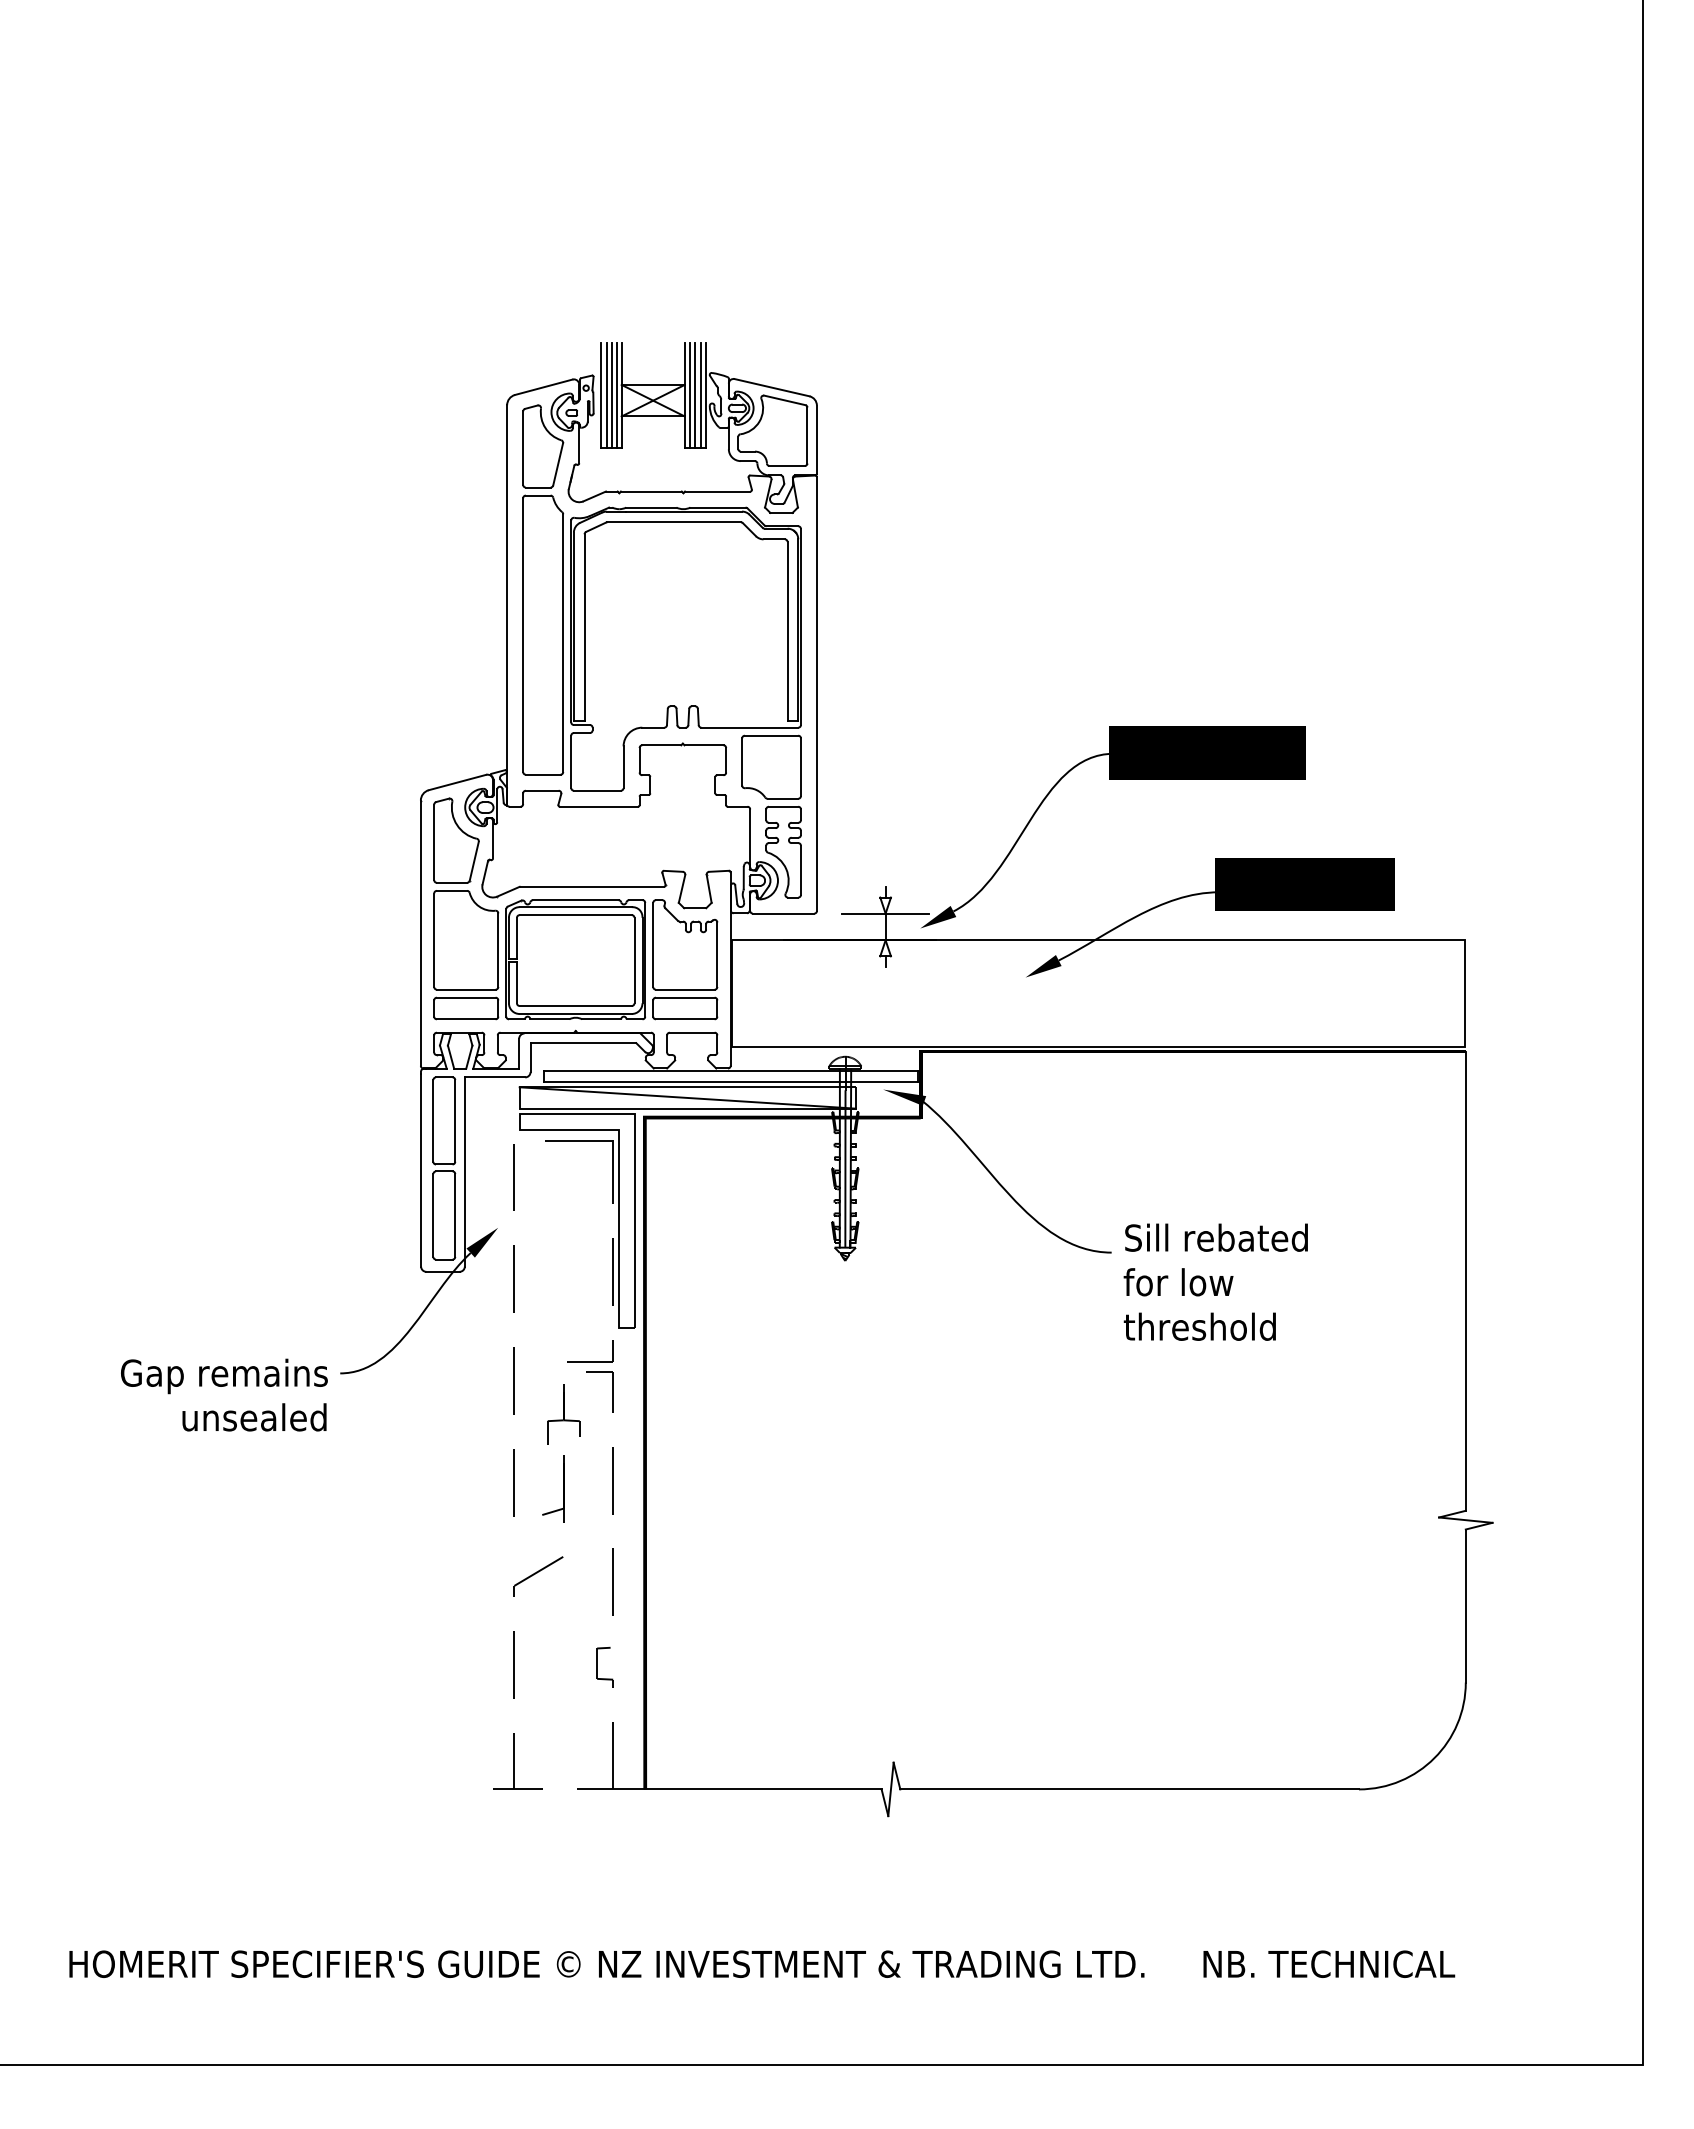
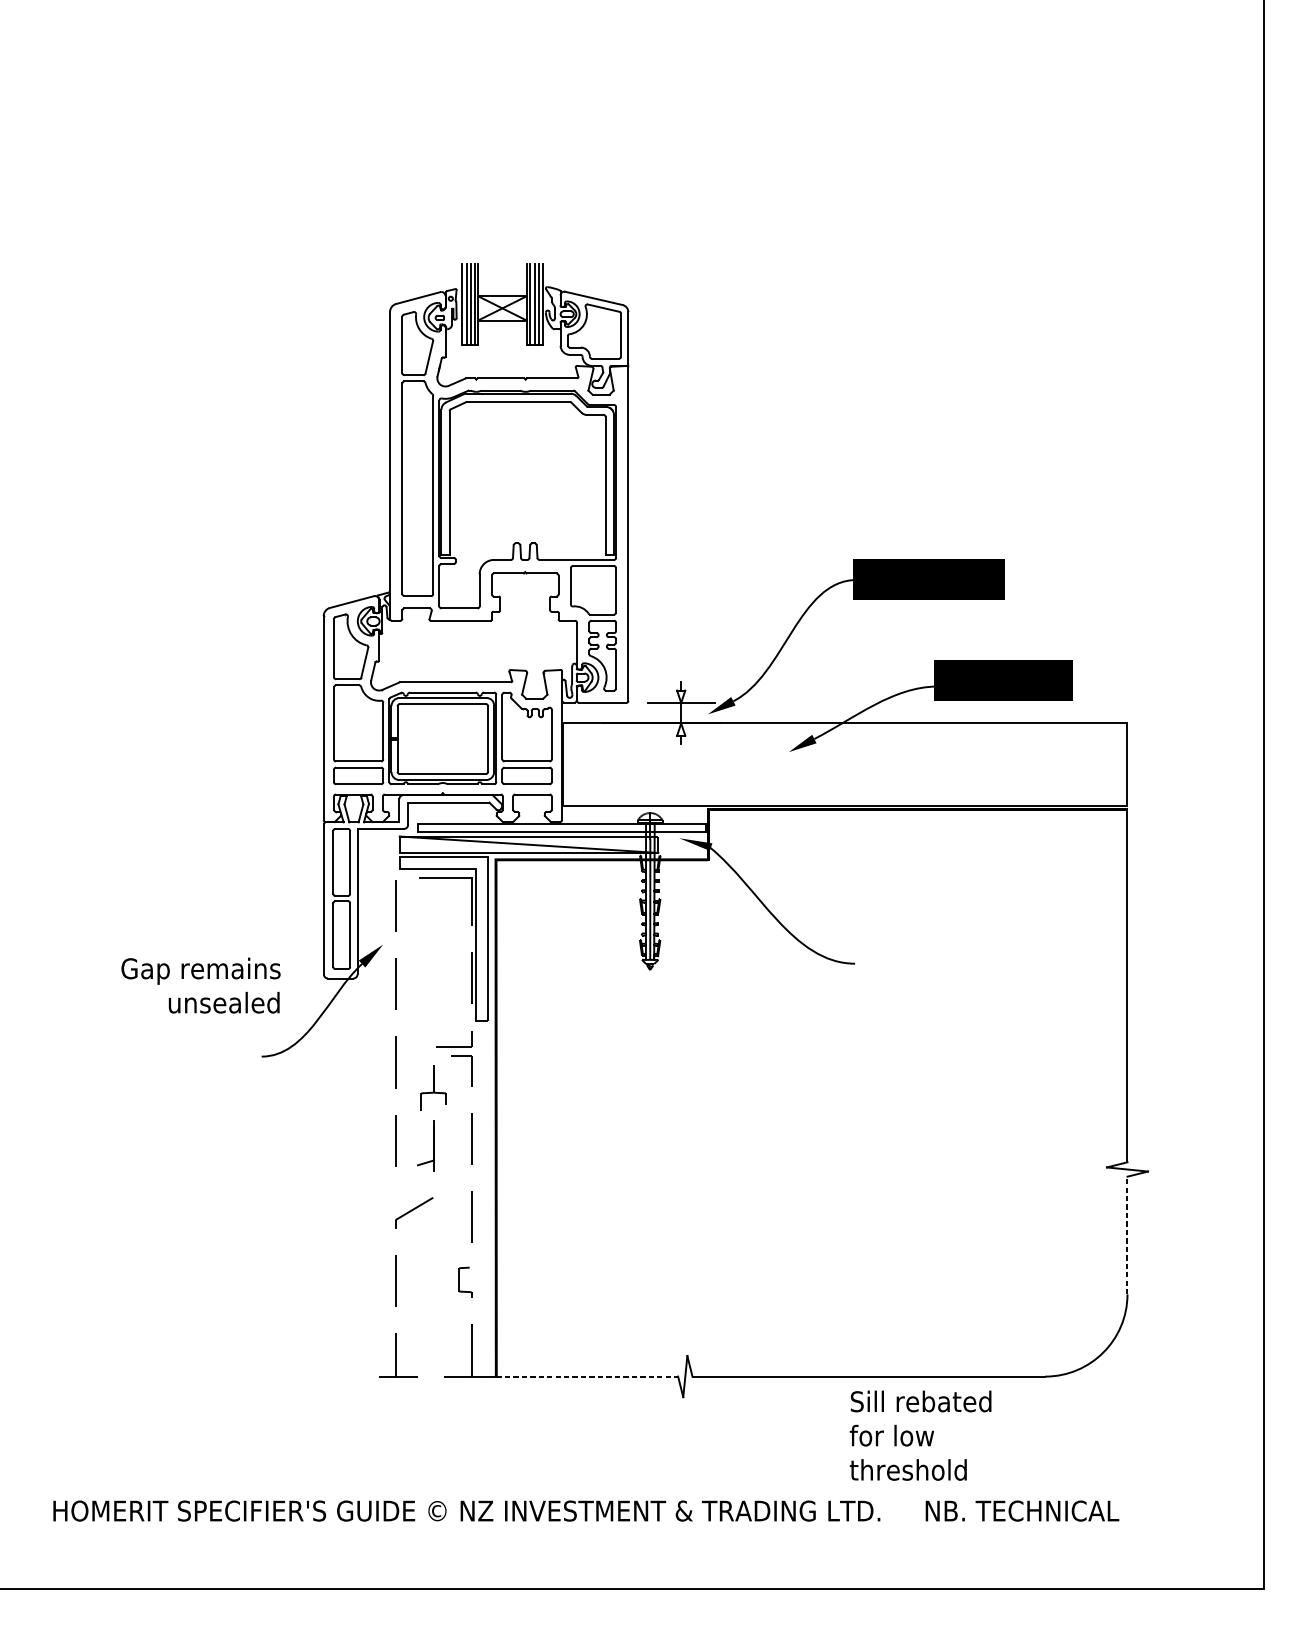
text: (1215, 1281) -> (920, 1435), moved
text: (224, 1394) -> (201, 985), moved
line: (1465, 1606) -> (1127, 1235), solid -> dashed
line: (763, 1789) -> (587, 1376), solid -> dashed

